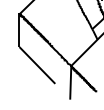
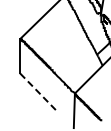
line: (37, 65) -> (39, 93), solid -> dashed

